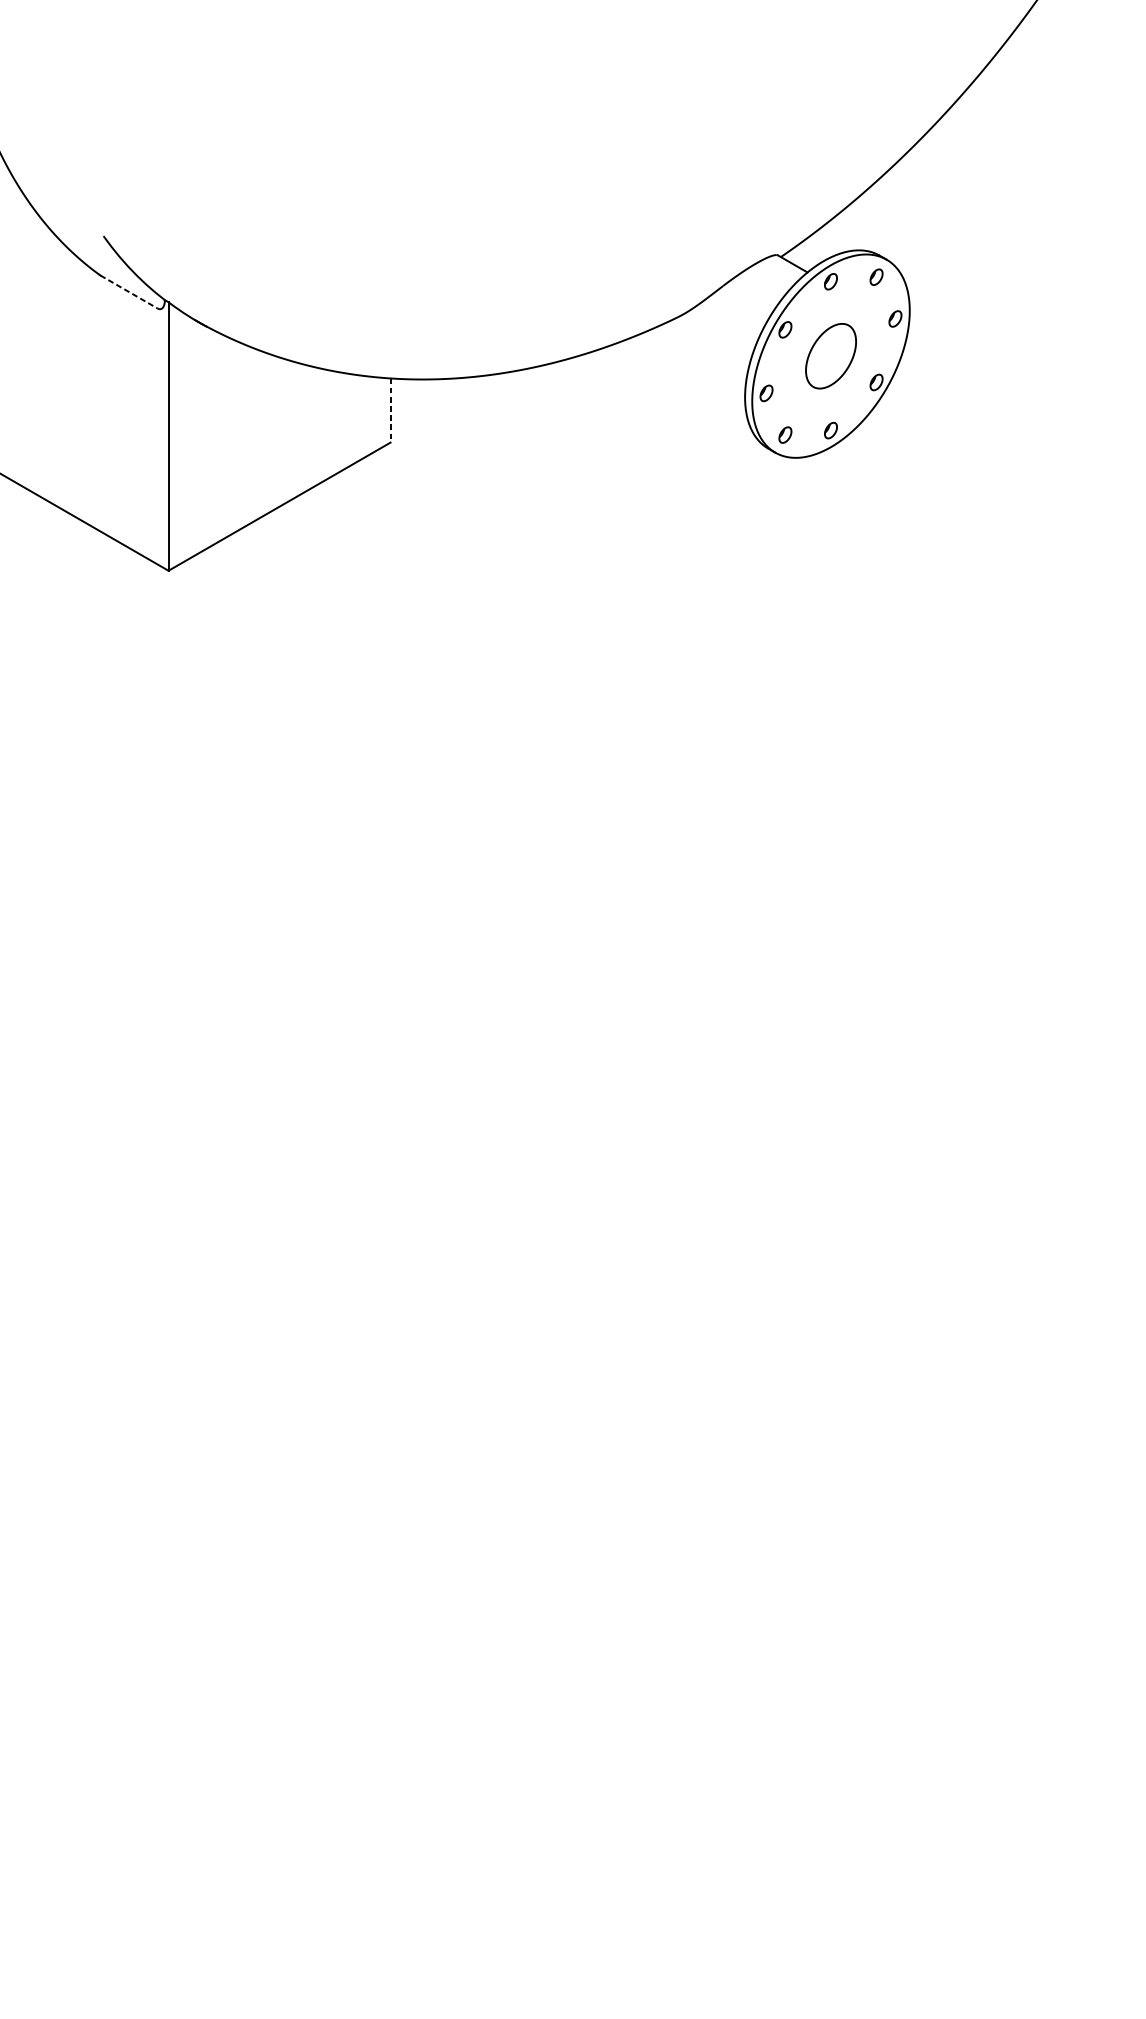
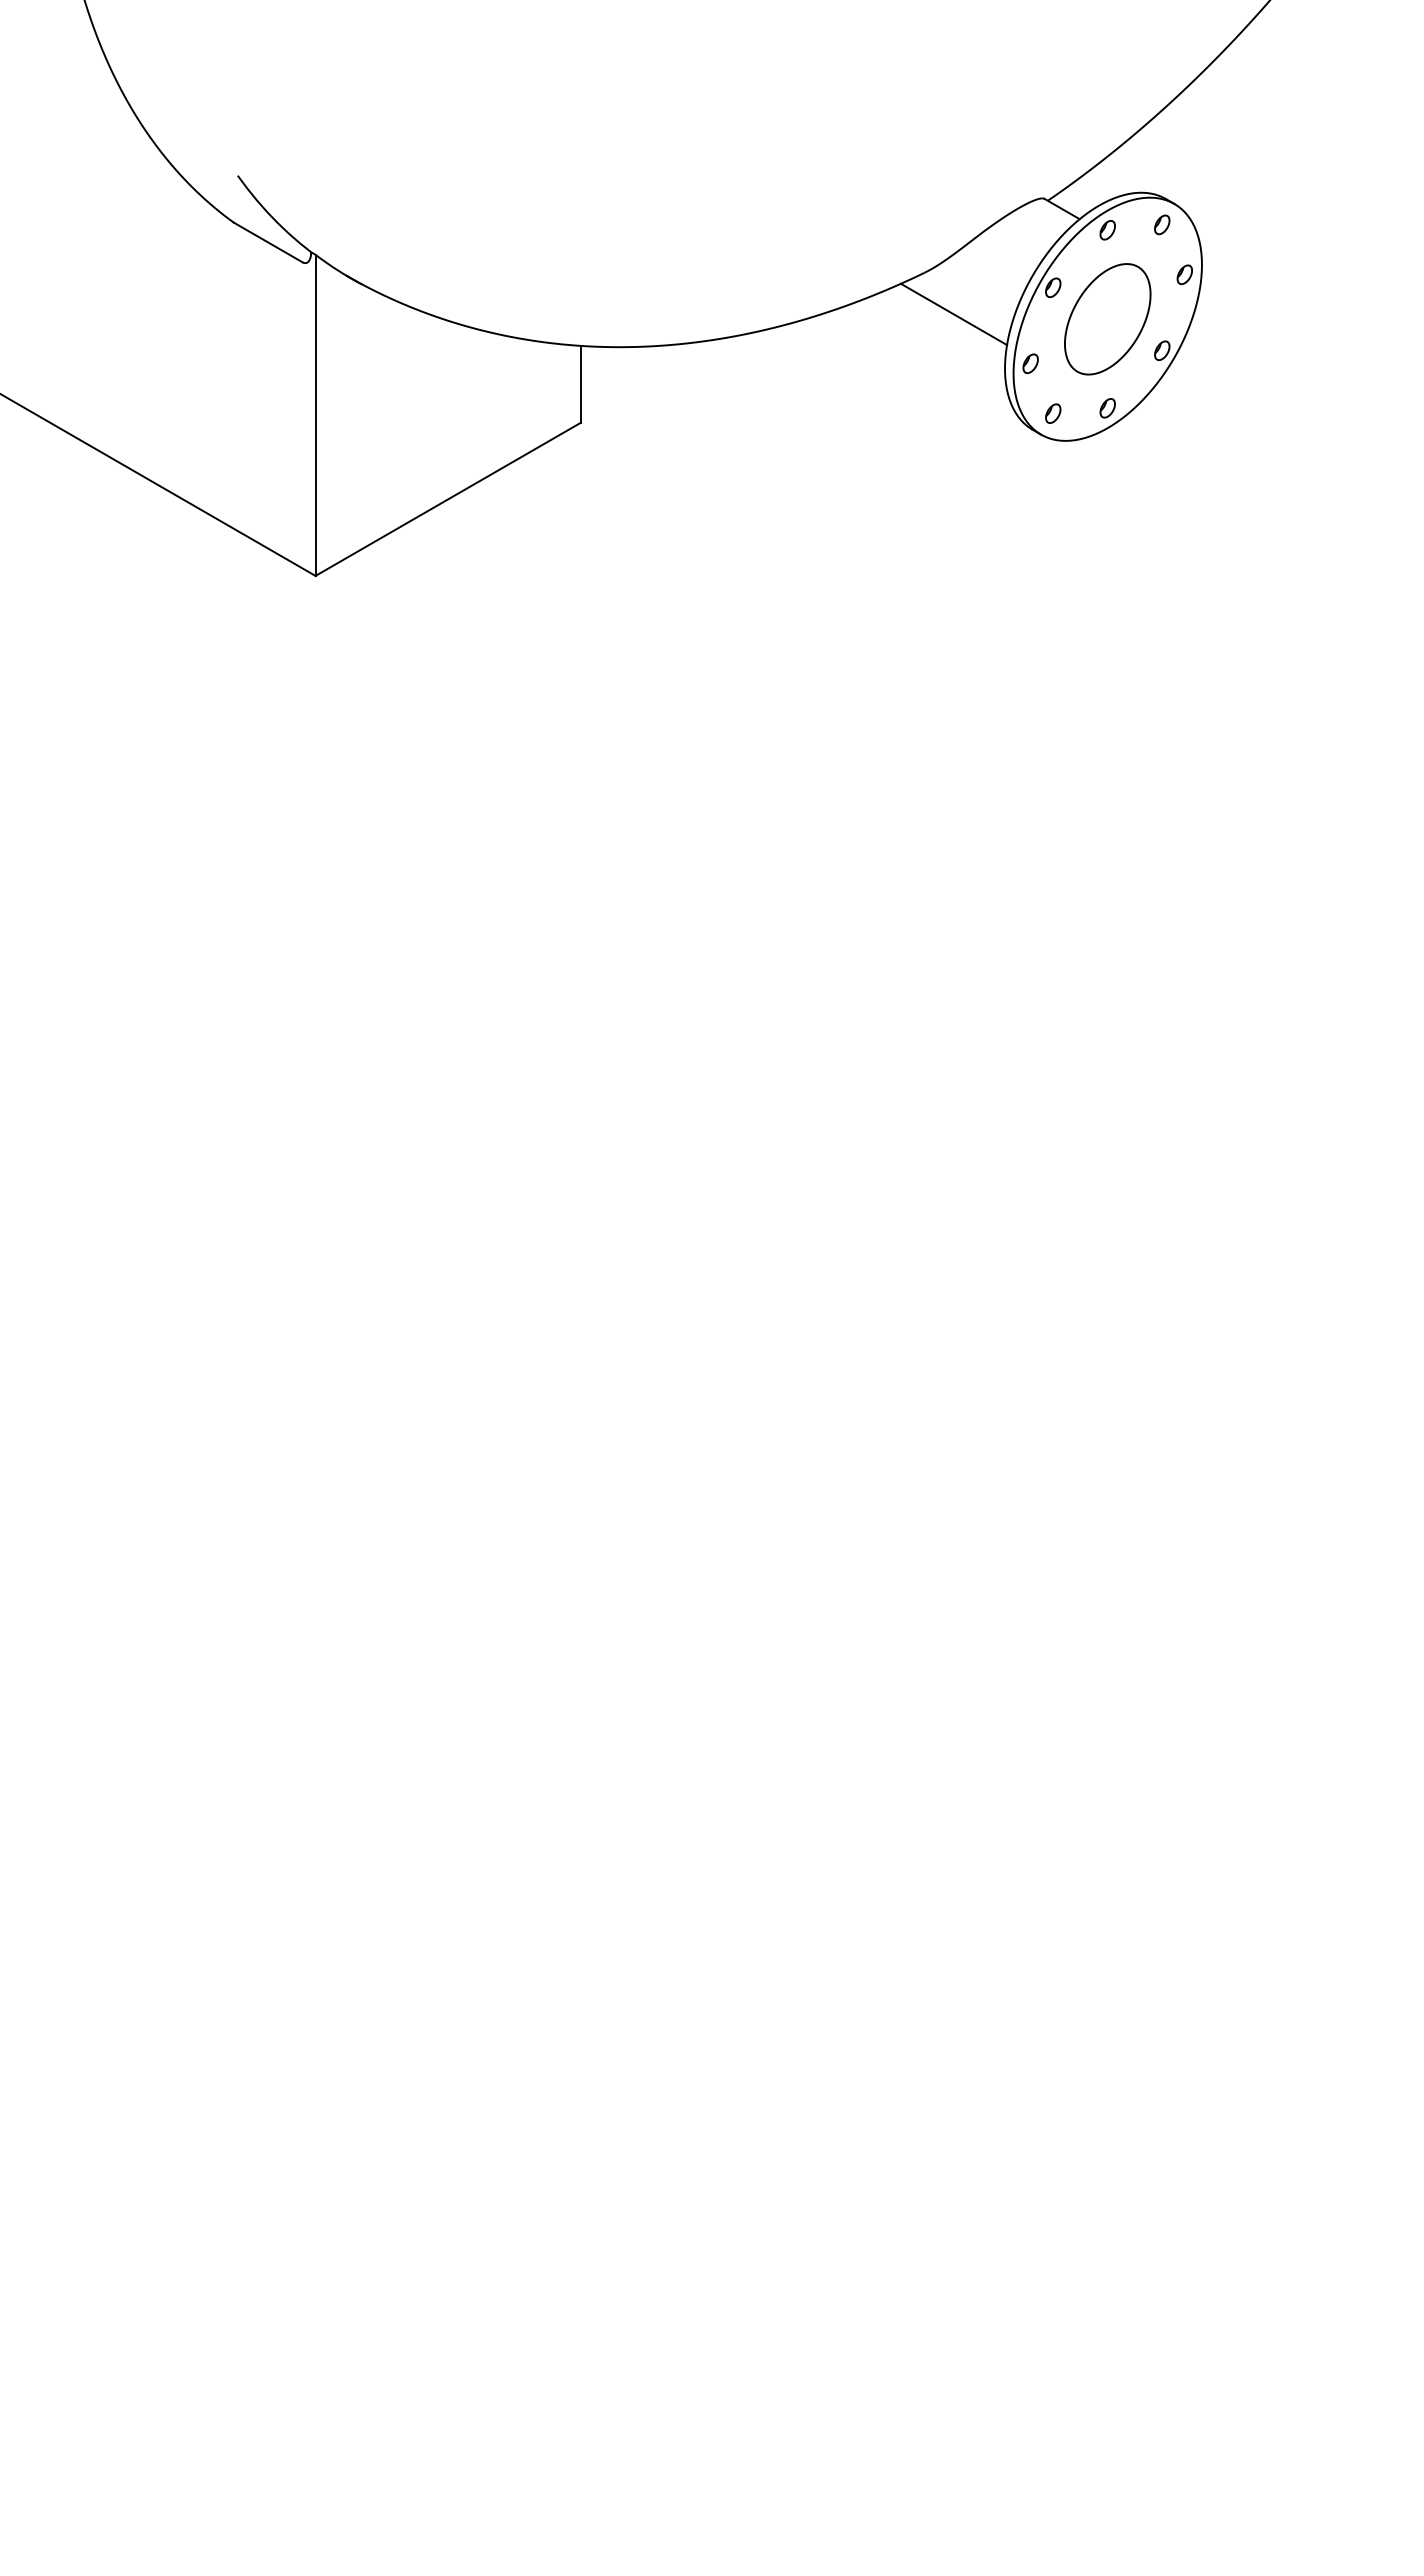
line: (129, 291) -> (268, 242), dashed -> solid
line: (702, 352) -> (953, 314), added
part: (830, 356) -> (1107, 319), size x1.43
line: (390, 410) -> (581, 384), dashed -> solid

